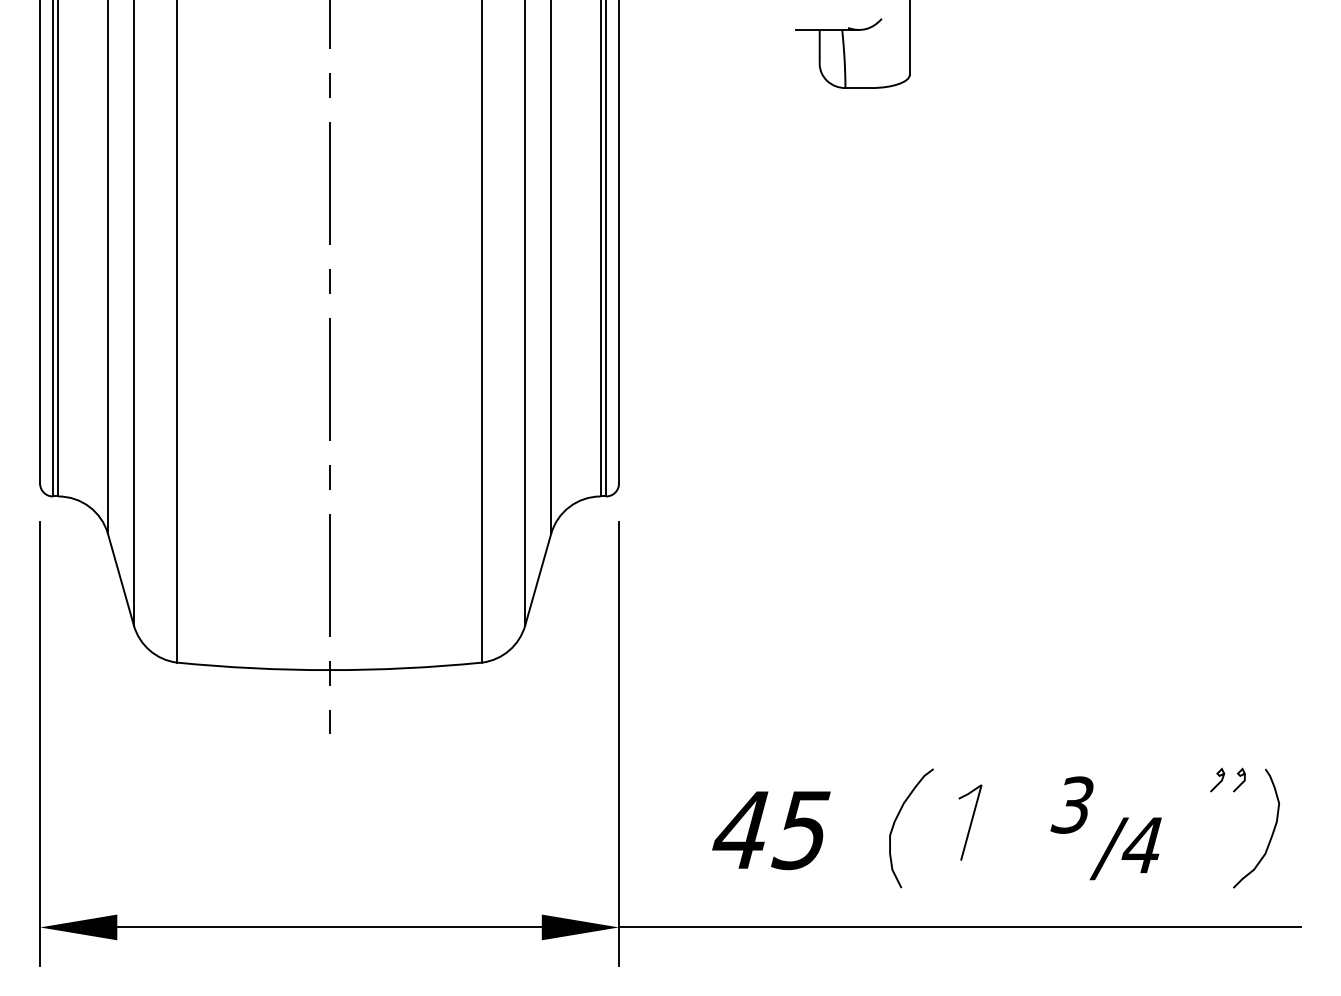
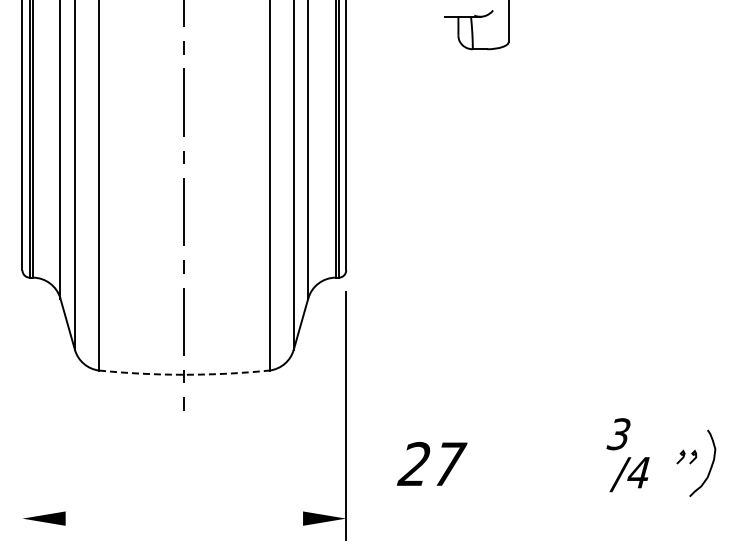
arc: (329, 669) -> (184, 374), solid -> dashed
line: (40, 744) -> (22, 416), removed
part: (1227, 778) -> (686, 456), moved
text: (1071, 805) -> (618, 434), moved
curve: (896, 821) -> (501, 459), removed
line: (970, 821) -> (542, 459), removed
text: (771, 828) -> (431, 463), 45 -> 27
line: (329, 927) -> (184, 518), removed
line: (959, 927) -> (536, 518), removed

